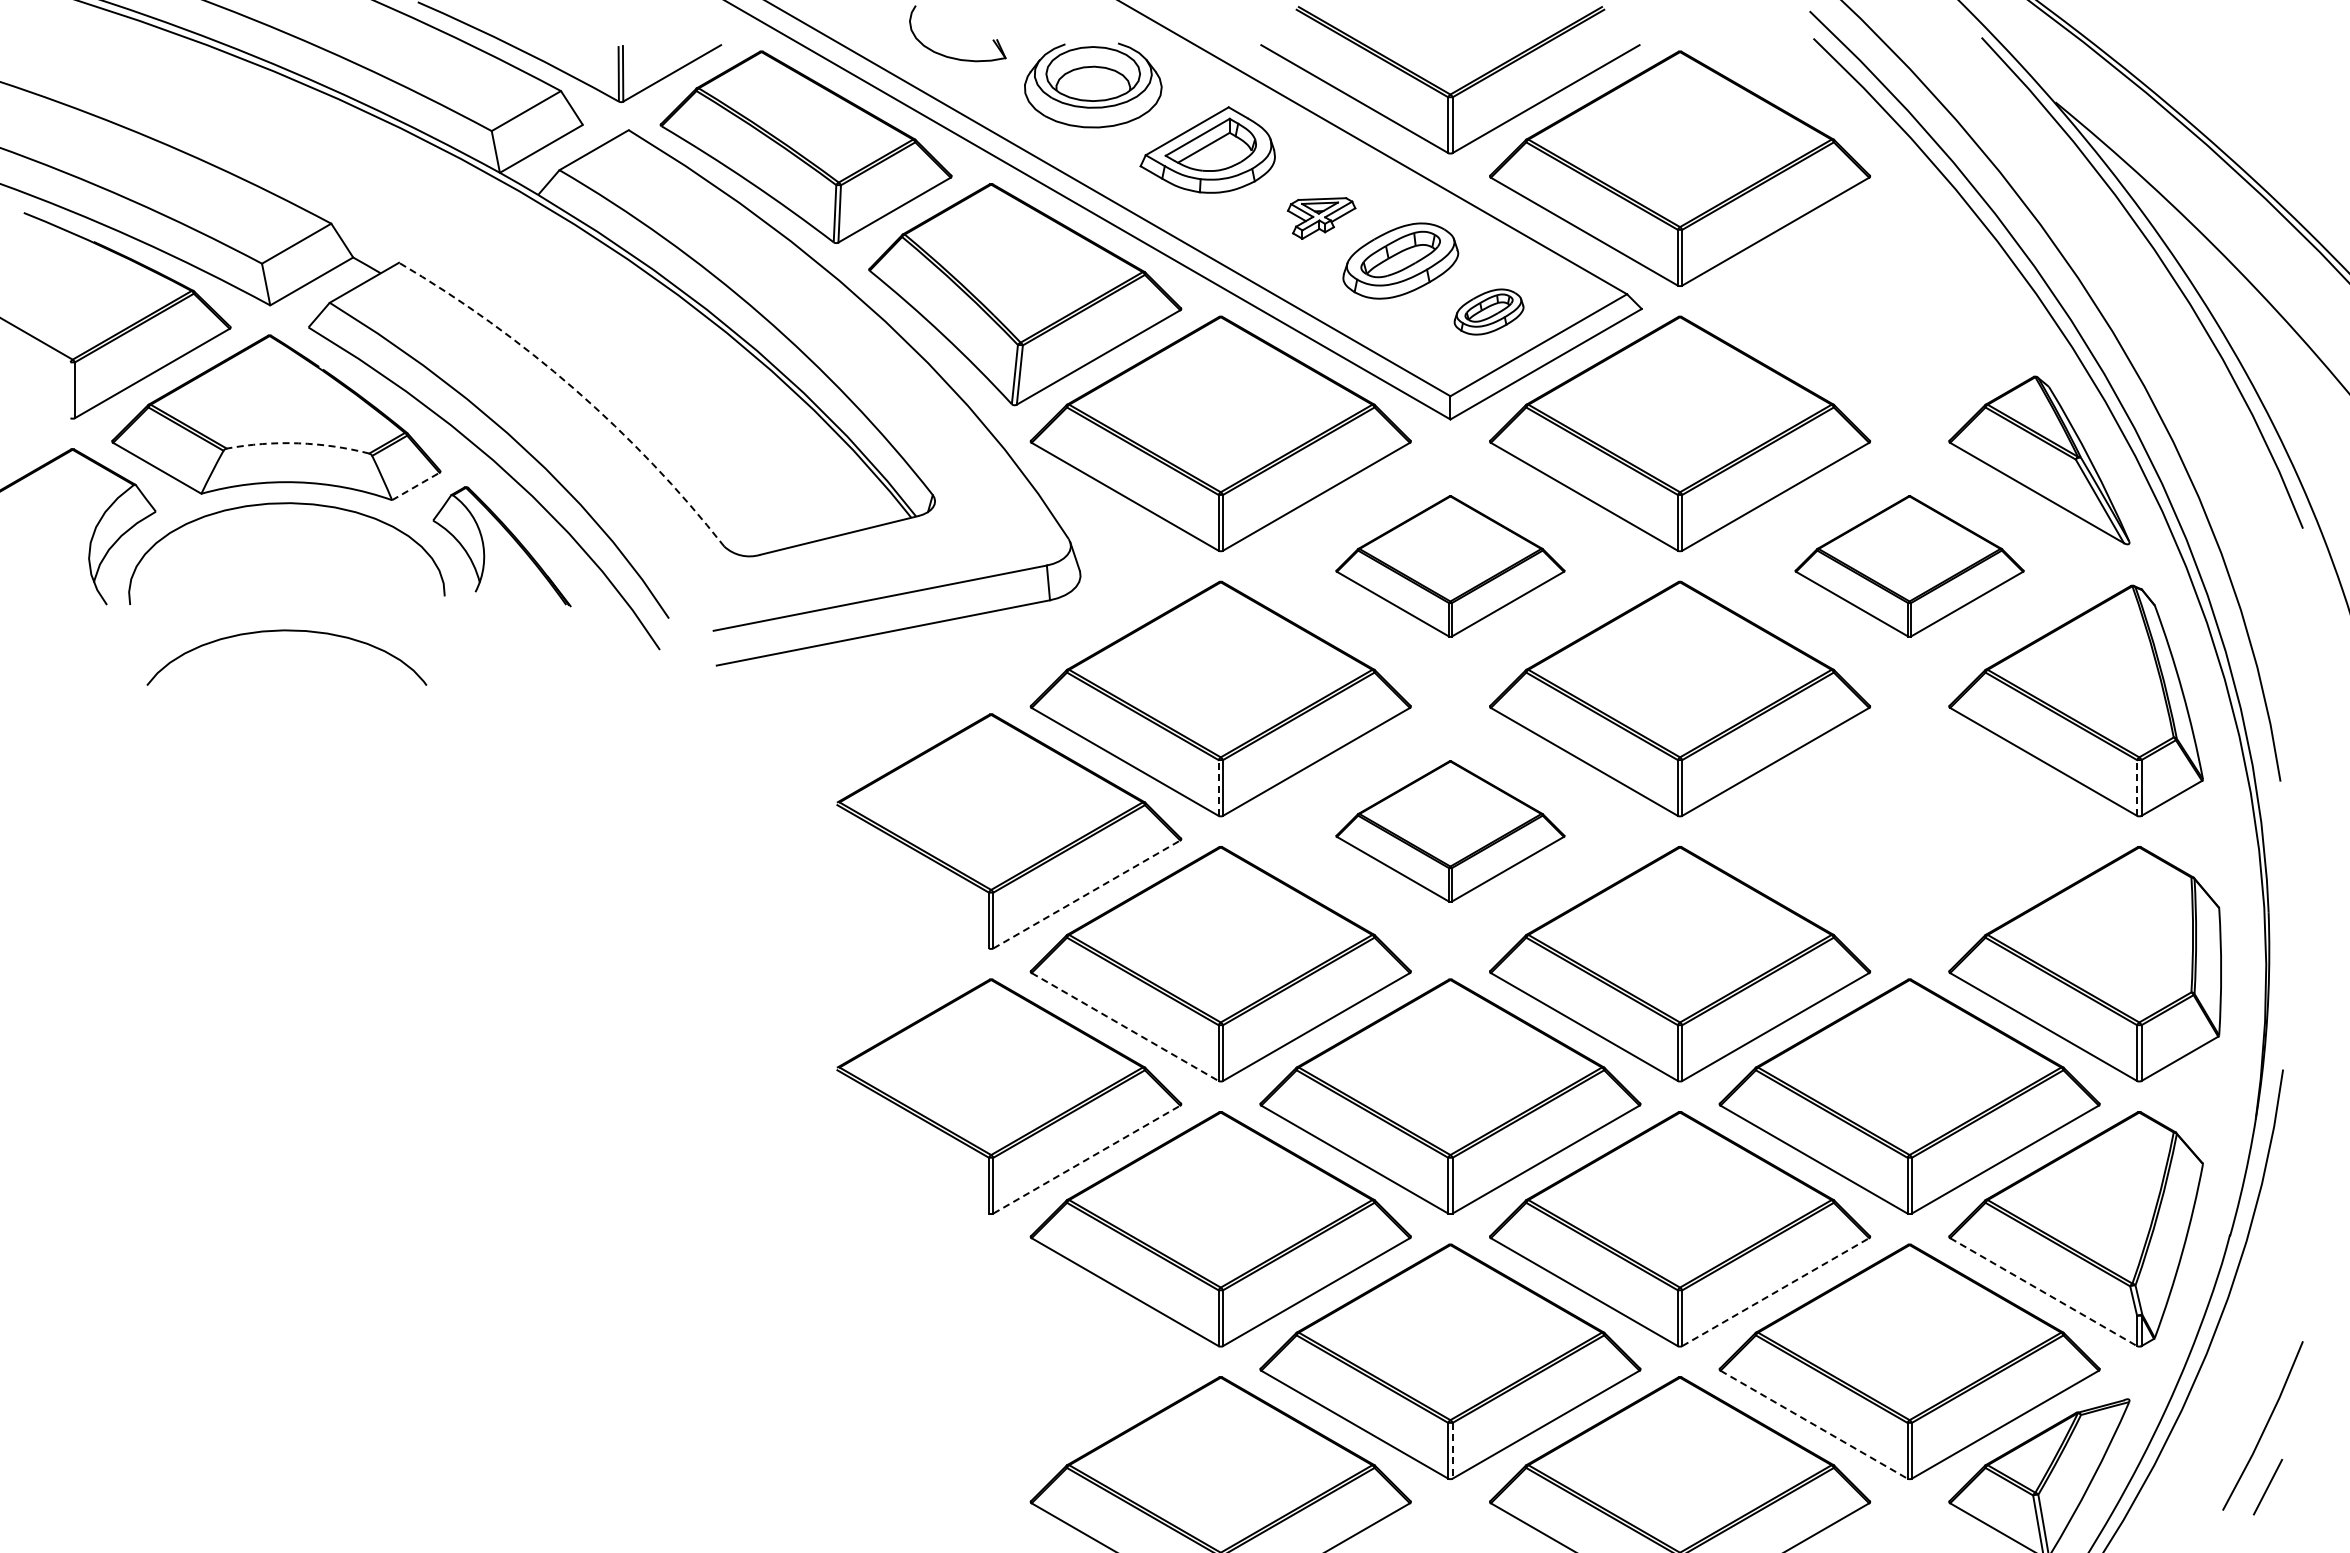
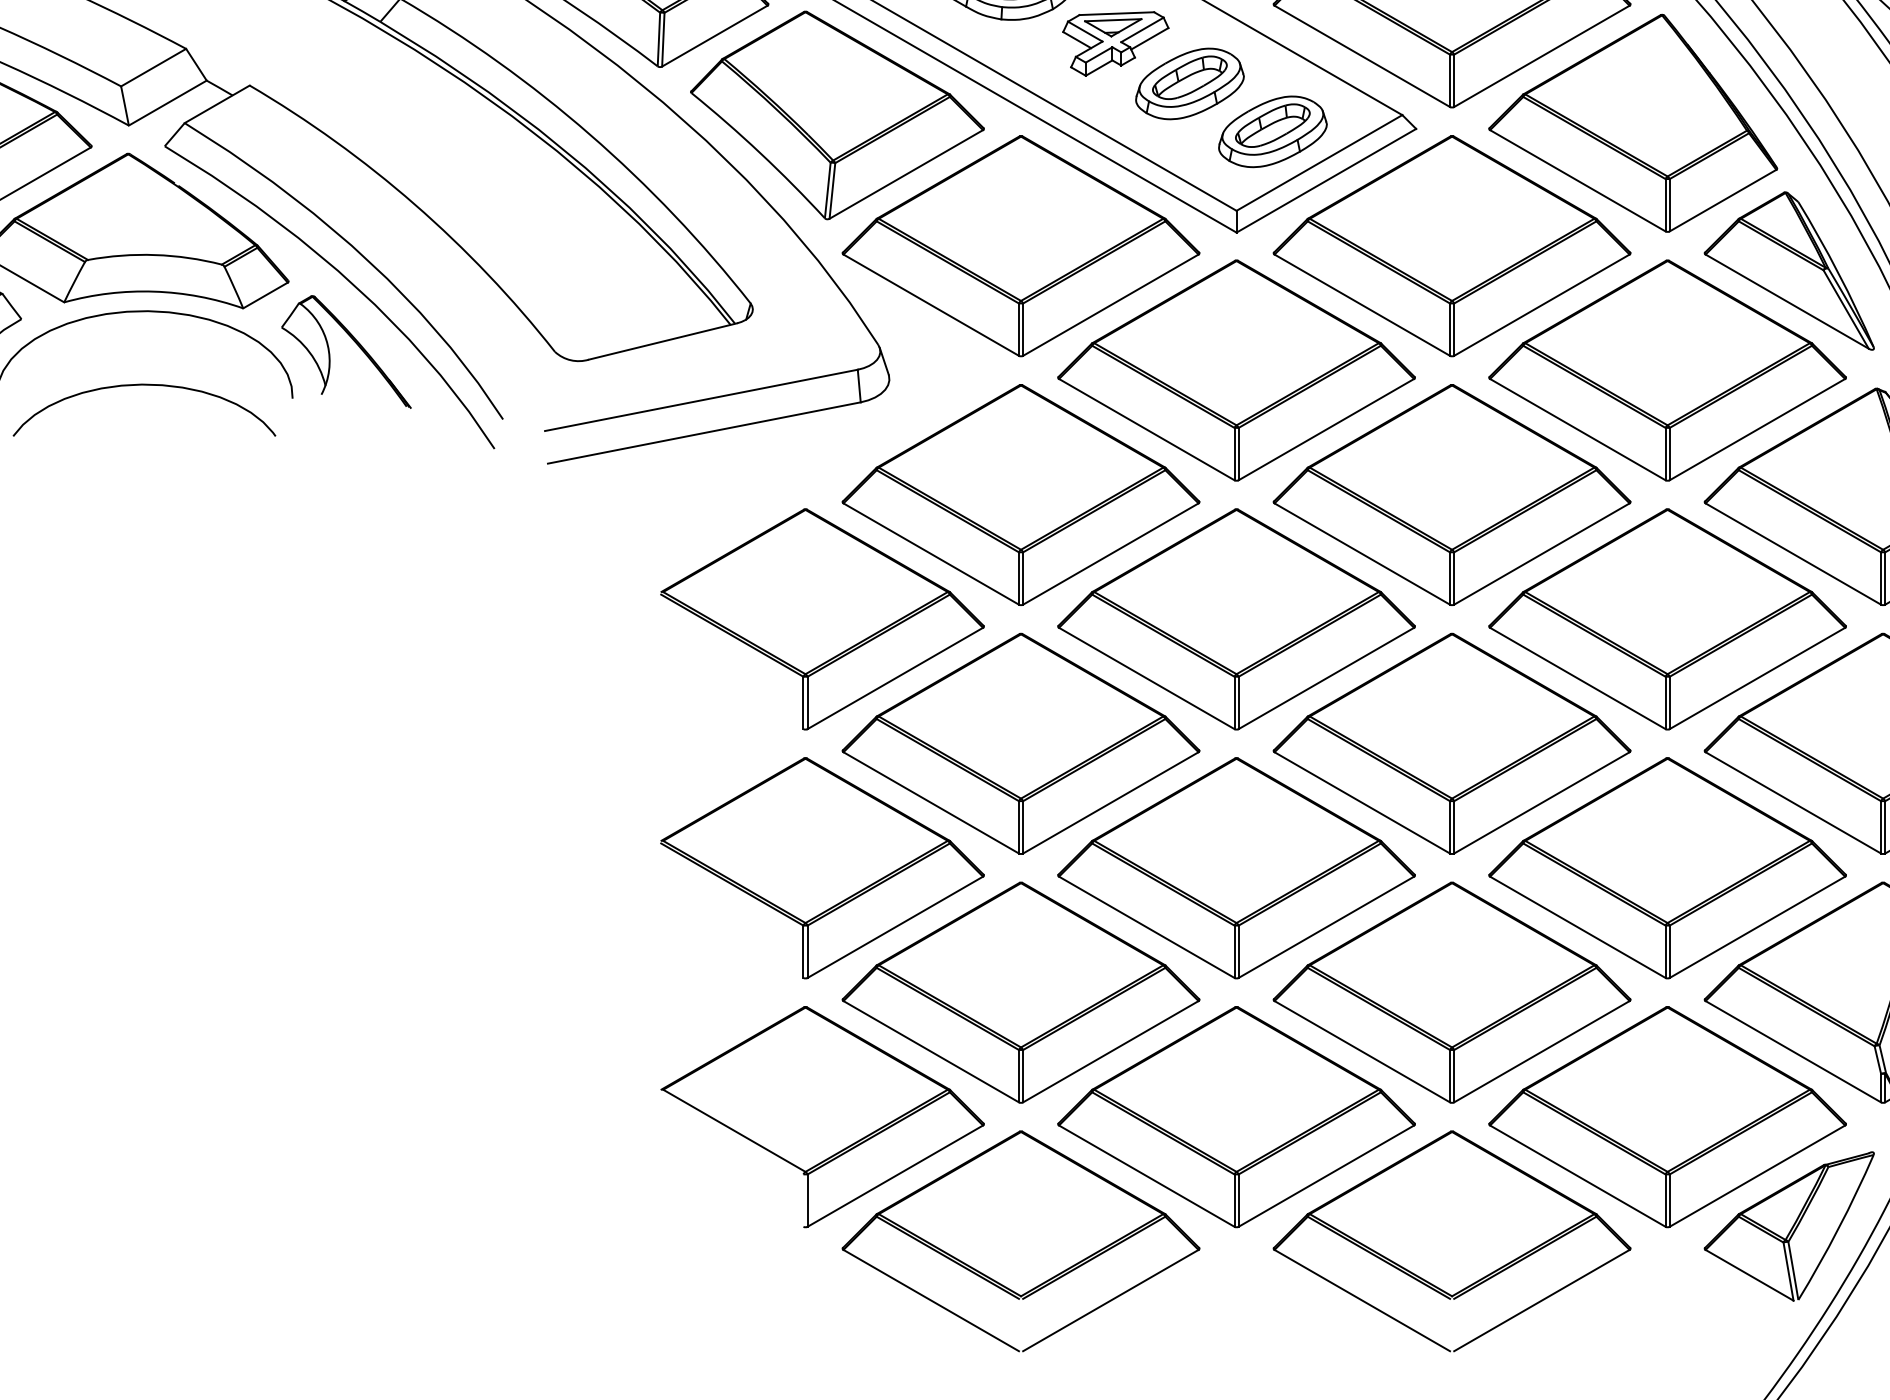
part: (1321, 218) -> (1115, 44), size x1.67
part: (1872, 302) -> (1632, 122), added
part: (1488, 311) -> (1272, 131), size x1.67
arc: (574, 389) -> (414, 204), dashed -> solid
arc: (298, 443) -> (155, 255), dashed -> solid
line: (416, 486) -> (266, 295), dashed -> solid
part: (1450, 566) -> (1236, 370), size x1.67
part: (1909, 566) -> (1667, 370), size x1.67
curve: (286, 631) -> (144, 385), moved
line: (1218, 787) -> (1018, 578), dashed -> solid
line: (2137, 787) -> (1881, 578), dashed -> solid
part: (1450, 831) -> (1236, 619), size x1.67
part: (1909, 831) -> (1667, 619), added
line: (1086, 894) -> (894, 678), dashed -> solid
line: (1125, 1027) -> (931, 803), dashed -> solid
line: (1086, 1159) -> (894, 927), dashed -> solid
line: (1775, 1292) -> (1541, 1052), dashed -> solid
line: (2043, 1292) -> (1793, 1052), dashed -> solid
part: (1009, 1361) -> (822, 1116), added
line: (1814, 1424) -> (1578, 1175), dashed -> solid
line: (1452, 1450) -> (1238, 1200), dashed -> solid

